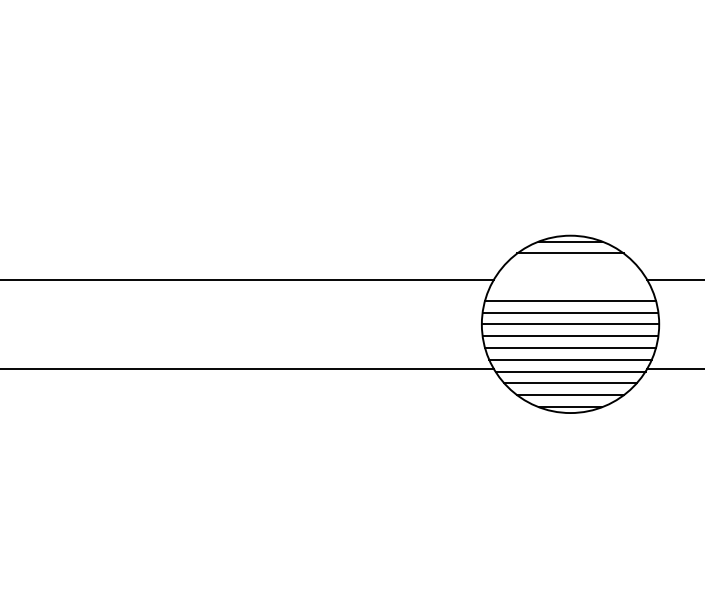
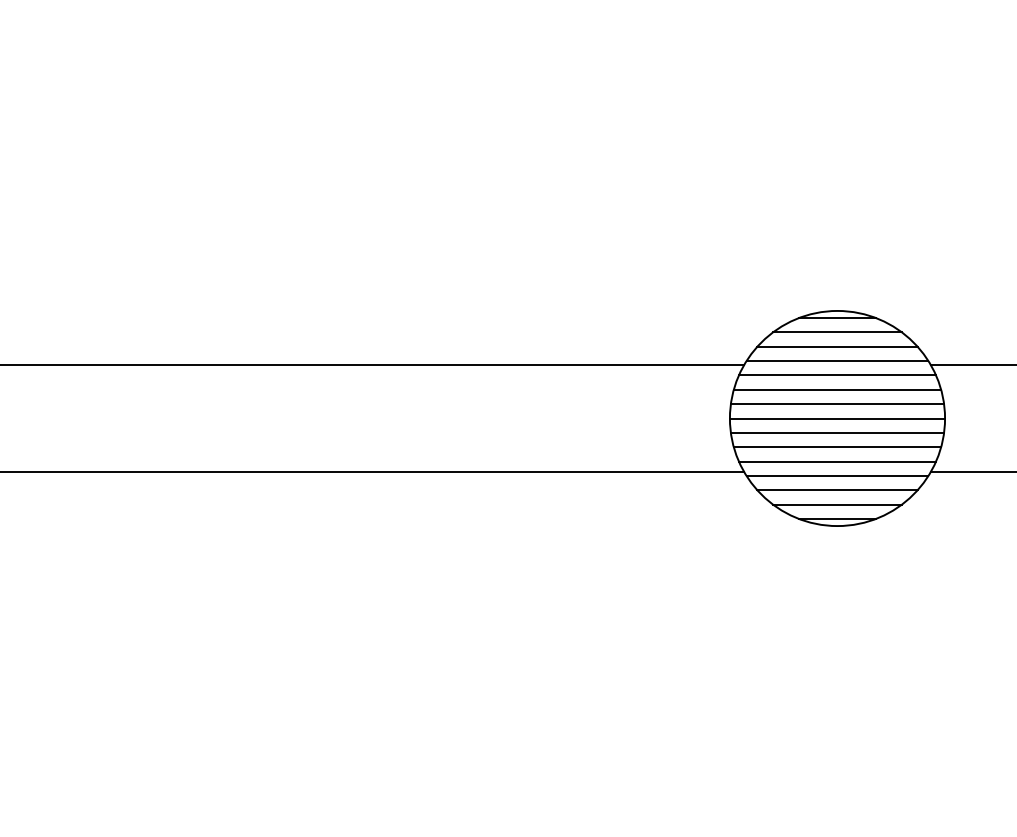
line: (570, 265) -> (837, 346), added
line: (570, 277) -> (837, 361), added
line: (570, 288) -> (837, 375), added

